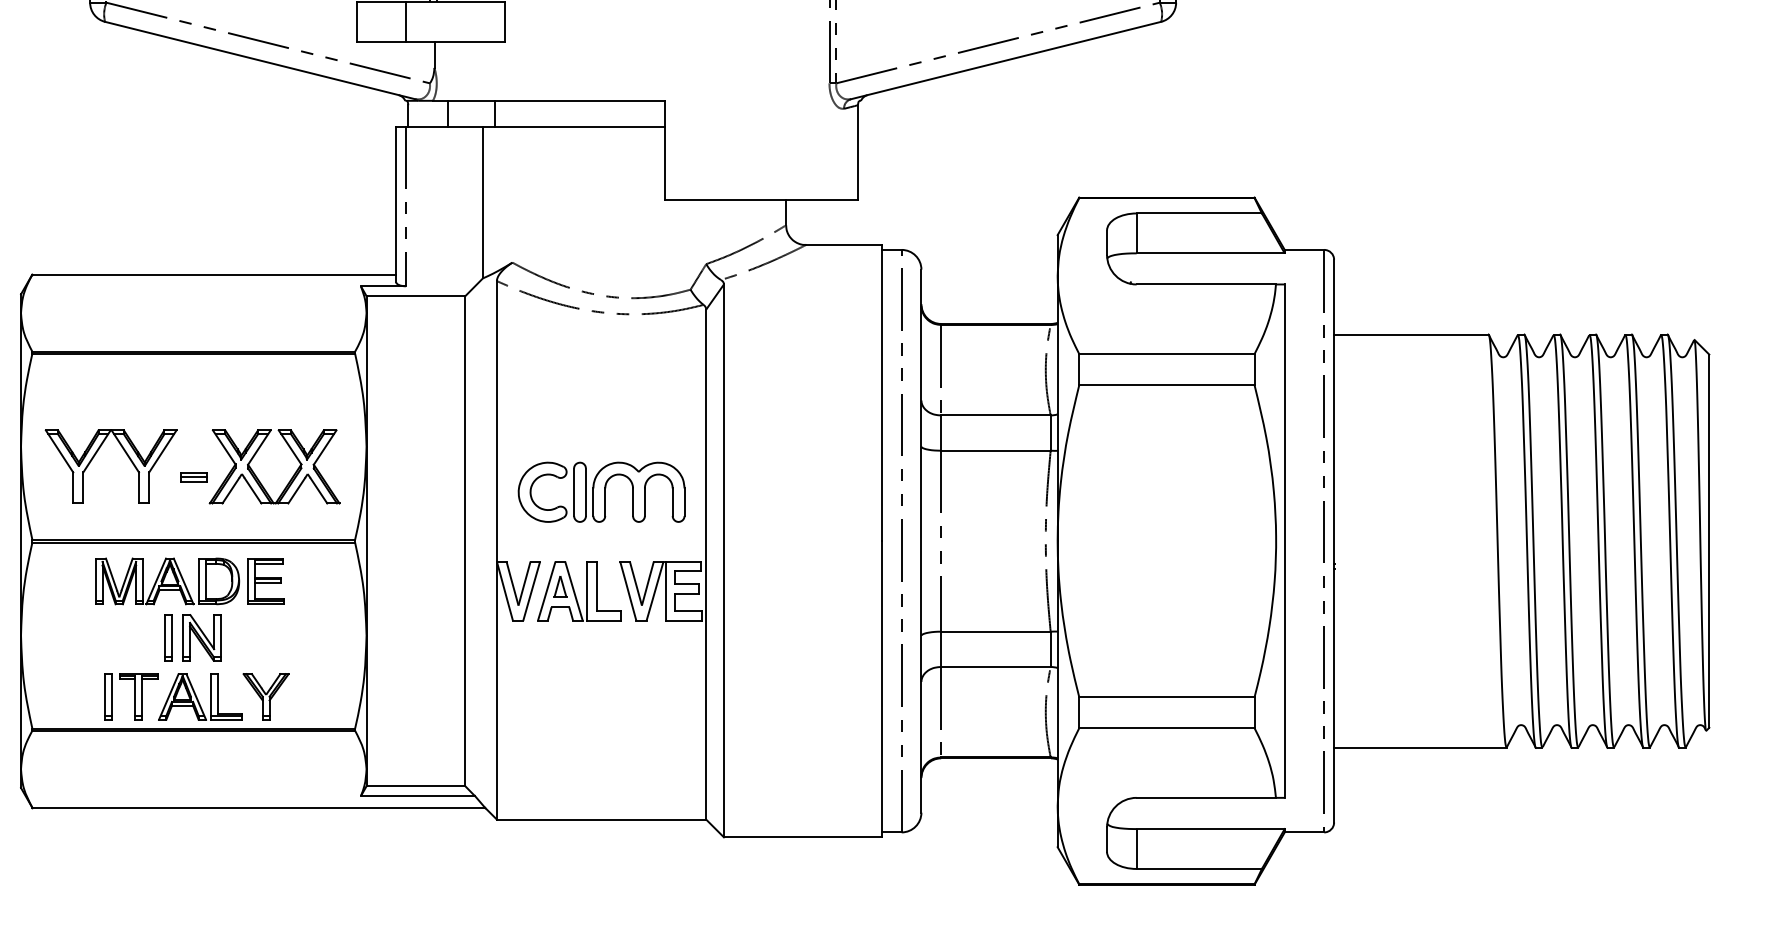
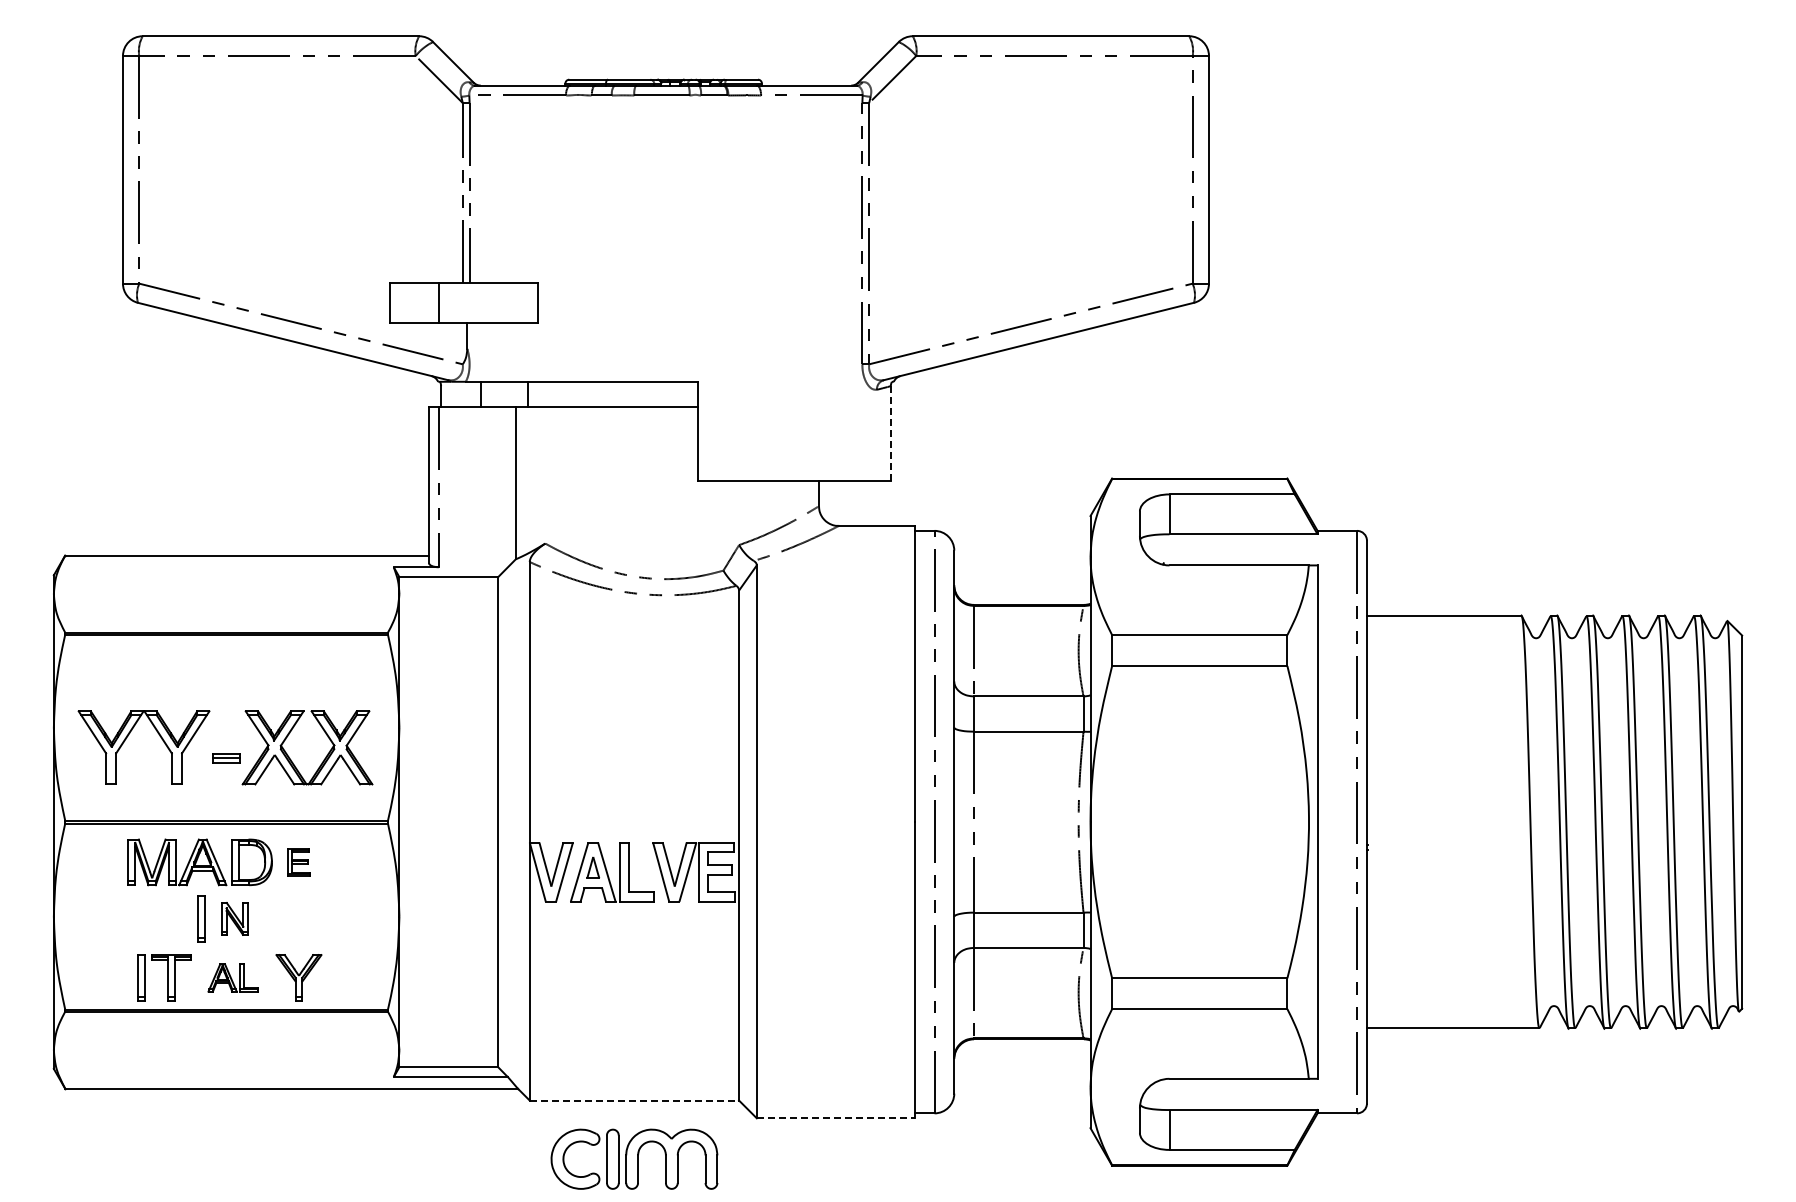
line: (857, 151) -> (890, 432), solid -> dashed
part: (601, 491) -> (634, 1158), moved
part: (265, 581) -> (298, 862), size x0.6
part: (201, 637) -> (234, 918), size x0.7
part: (200, 696) -> (233, 977), size x0.6
line: (601, 819) -> (634, 1100), solid -> dashed
line: (802, 837) -> (835, 1118), solid -> dashed

